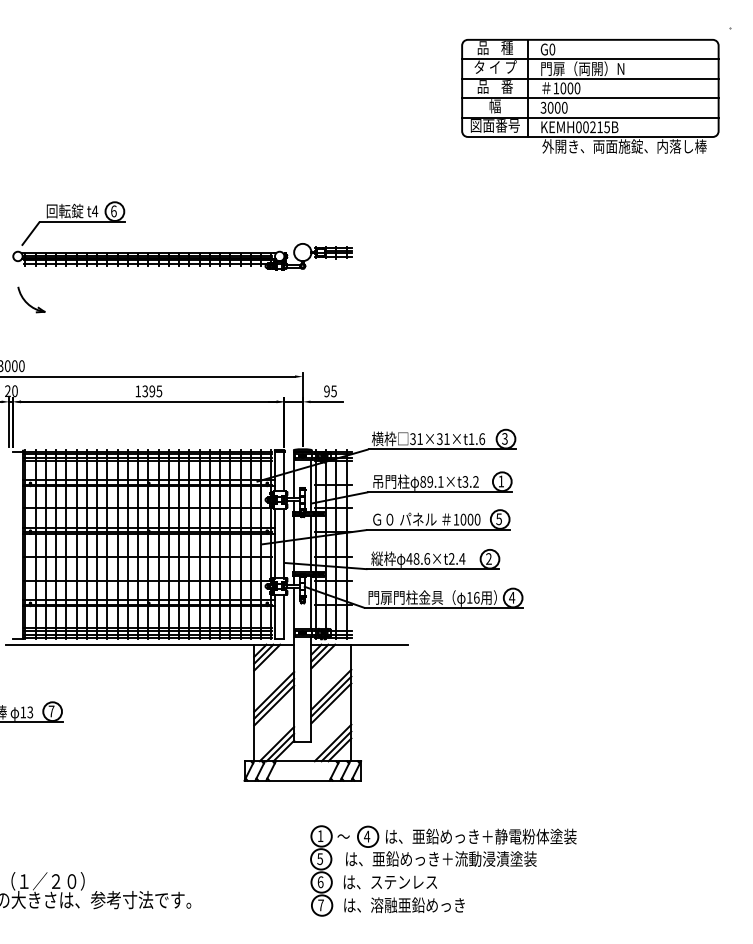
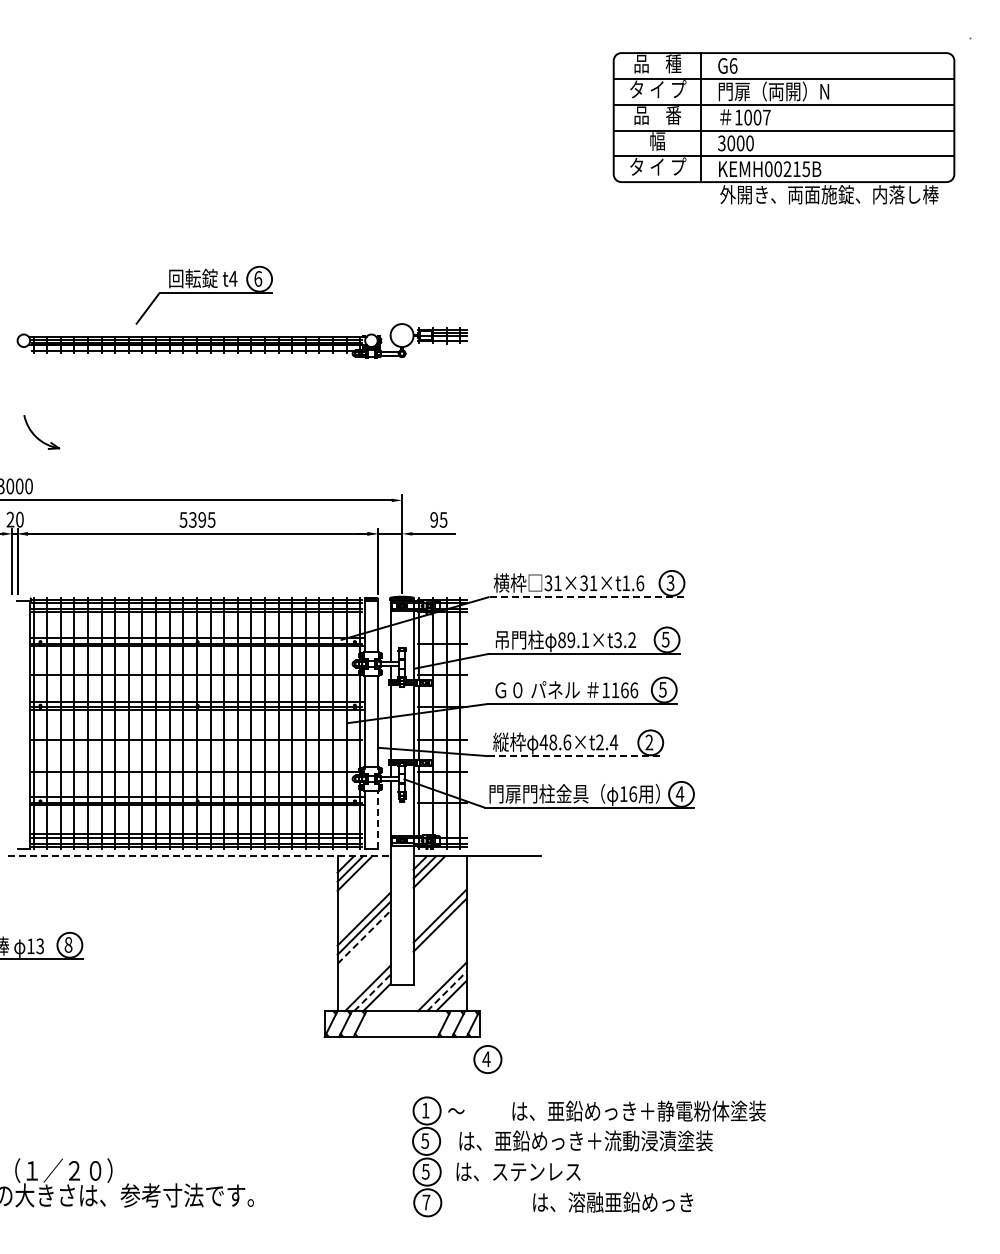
text: (552, 49) -> (733, 65), G0 -> G6
text: (577, 88) -> (766, 117), 1000 -> 1007
text: (495, 125) -> (657, 166), 図面番号 -> タ イ プ
part: (72, 223) -> (203, 294), moved
part: (31, 299) -> (41, 432), moved
text: (138, 391) -> (183, 519), 1395 -> 5395
line: (442, 449) -> (587, 596), solid -> dashed
text: (501, 481) -> (665, 639), 1 -> 5
text: (470, 519) -> (624, 690), 1000 -> 1166
line: (433, 569) -> (575, 756), solid -> dashed
line: (284, 616) -> (377, 819), solid -> dashed
line: (150, 644) -> (199, 856), solid -> dashed
line: (330, 702) -> (439, 933), removed
line: (274, 705) -> (364, 937), solid -> dashed
text: (51, 711) -> (68, 944), 7 -> 8
line: (336, 746) -> (446, 991), solid -> dashed
line: (280, 747) -> (372, 992), solid -> dashed
part: (367, 836) -> (487, 1059), moved
text: (320, 882) -> (425, 1171), 6 -> 5
text: (404, 904) -> (613, 1201), moved

